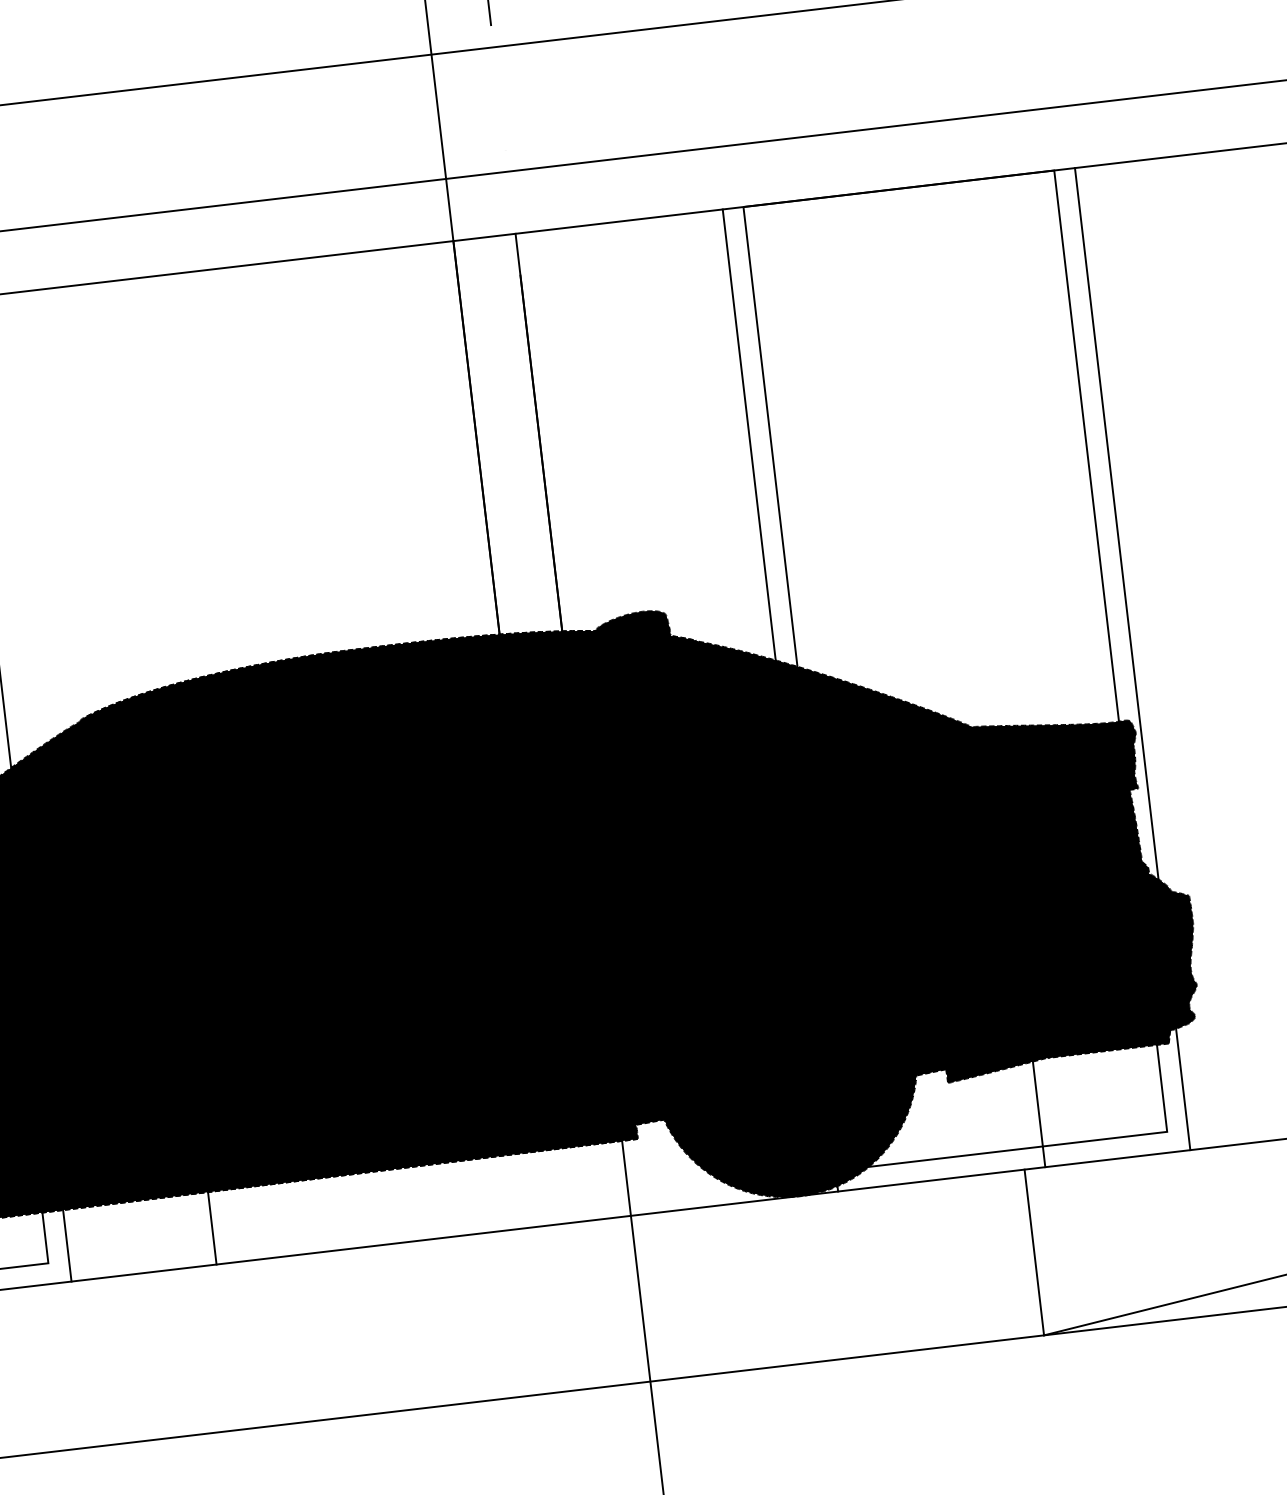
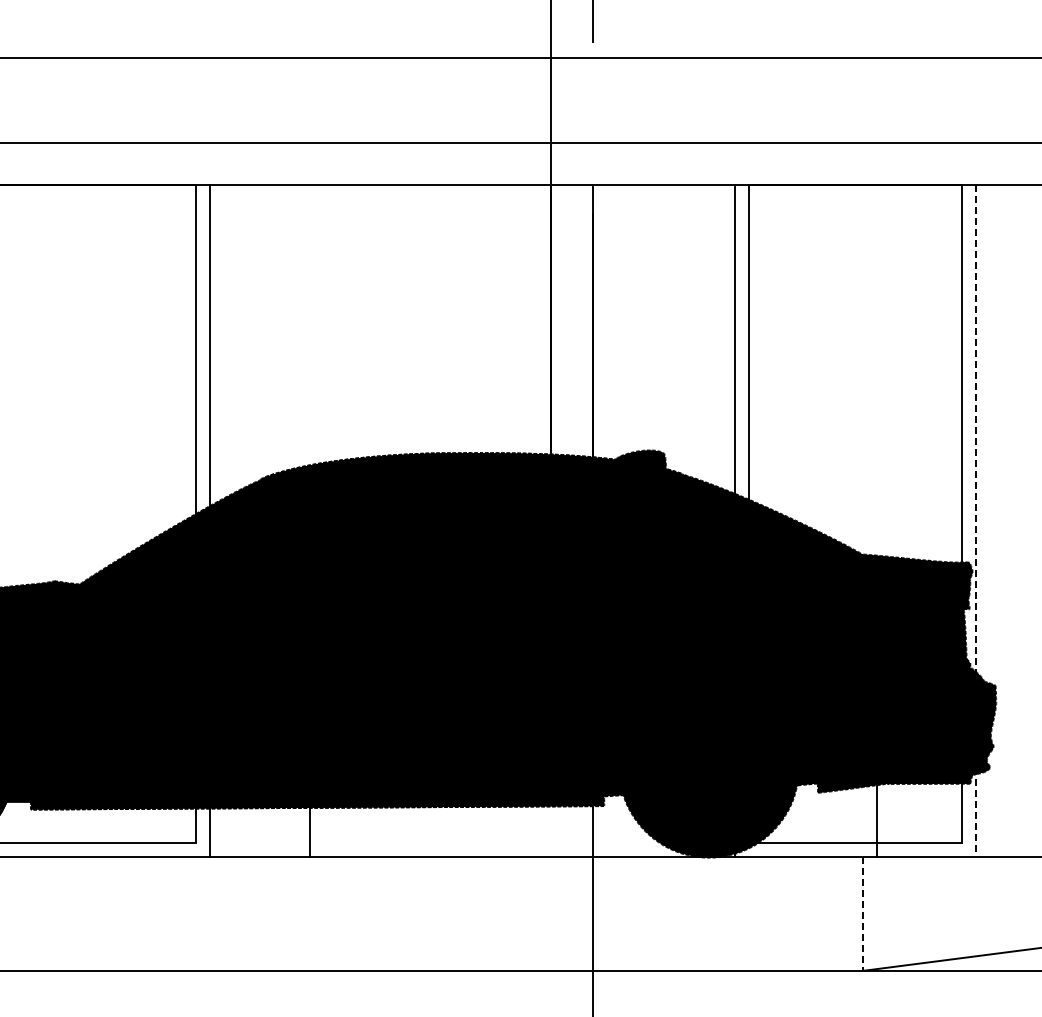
line: (1133, 659) -> (976, 521), solid -> dashed
line: (1033, 1253) -> (862, 914), solid -> dashed

